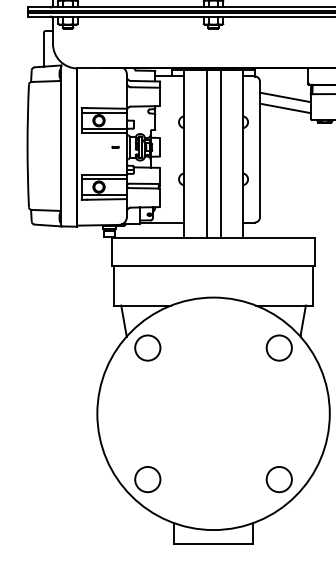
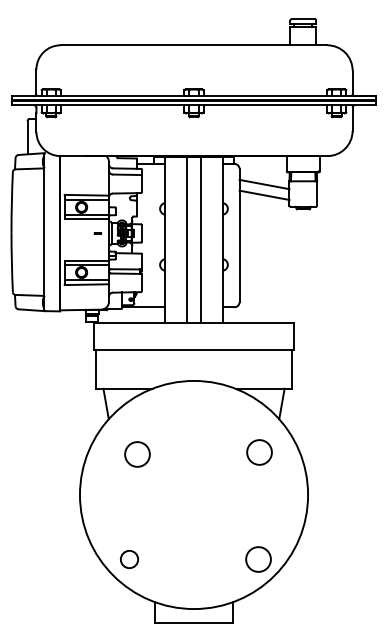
circle: (147, 348) -> (137, 454), moved
circle: (279, 348) -> (259, 452), moved
circle: (147, 479) -> (129, 559), size x0.7

